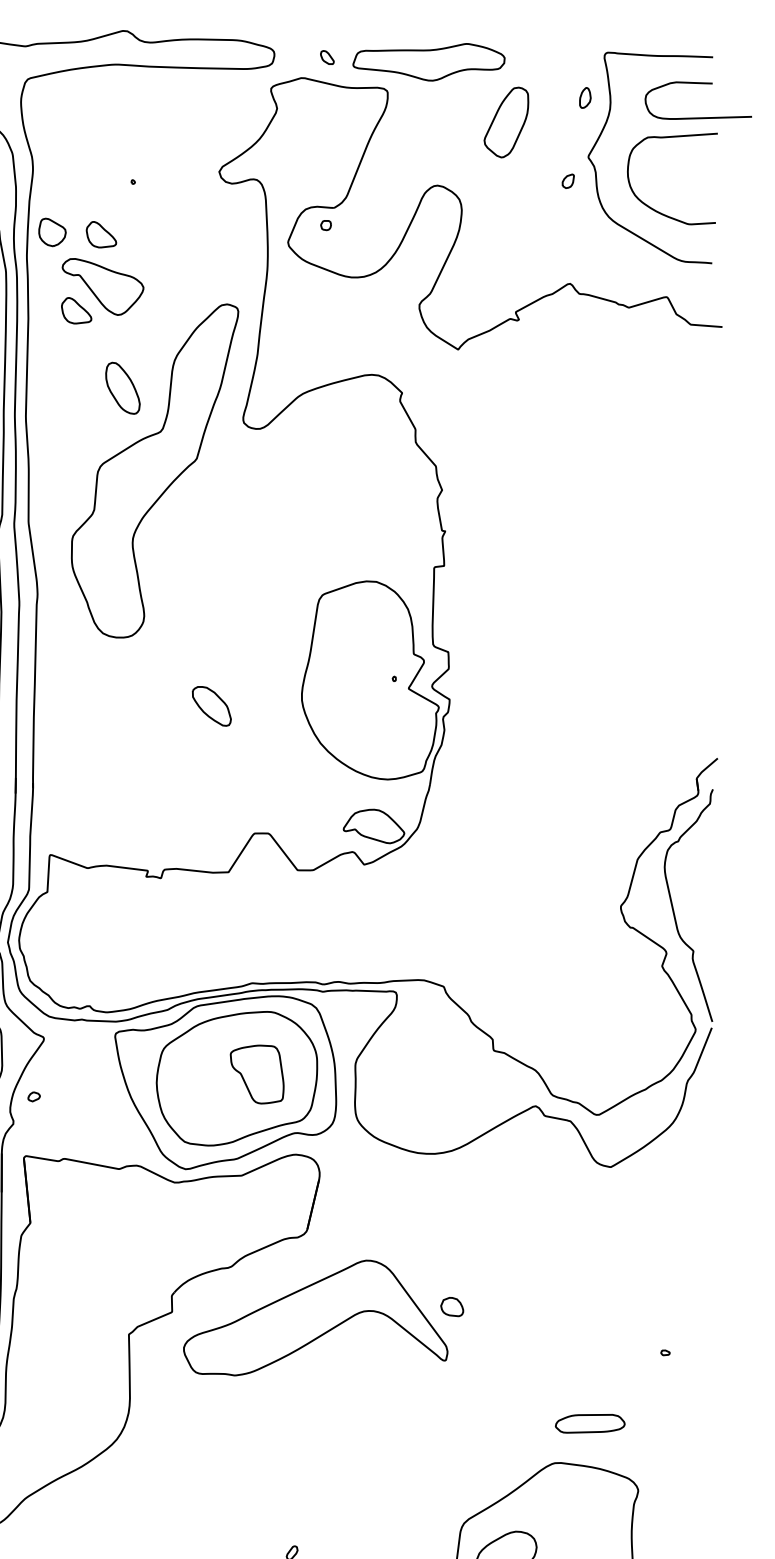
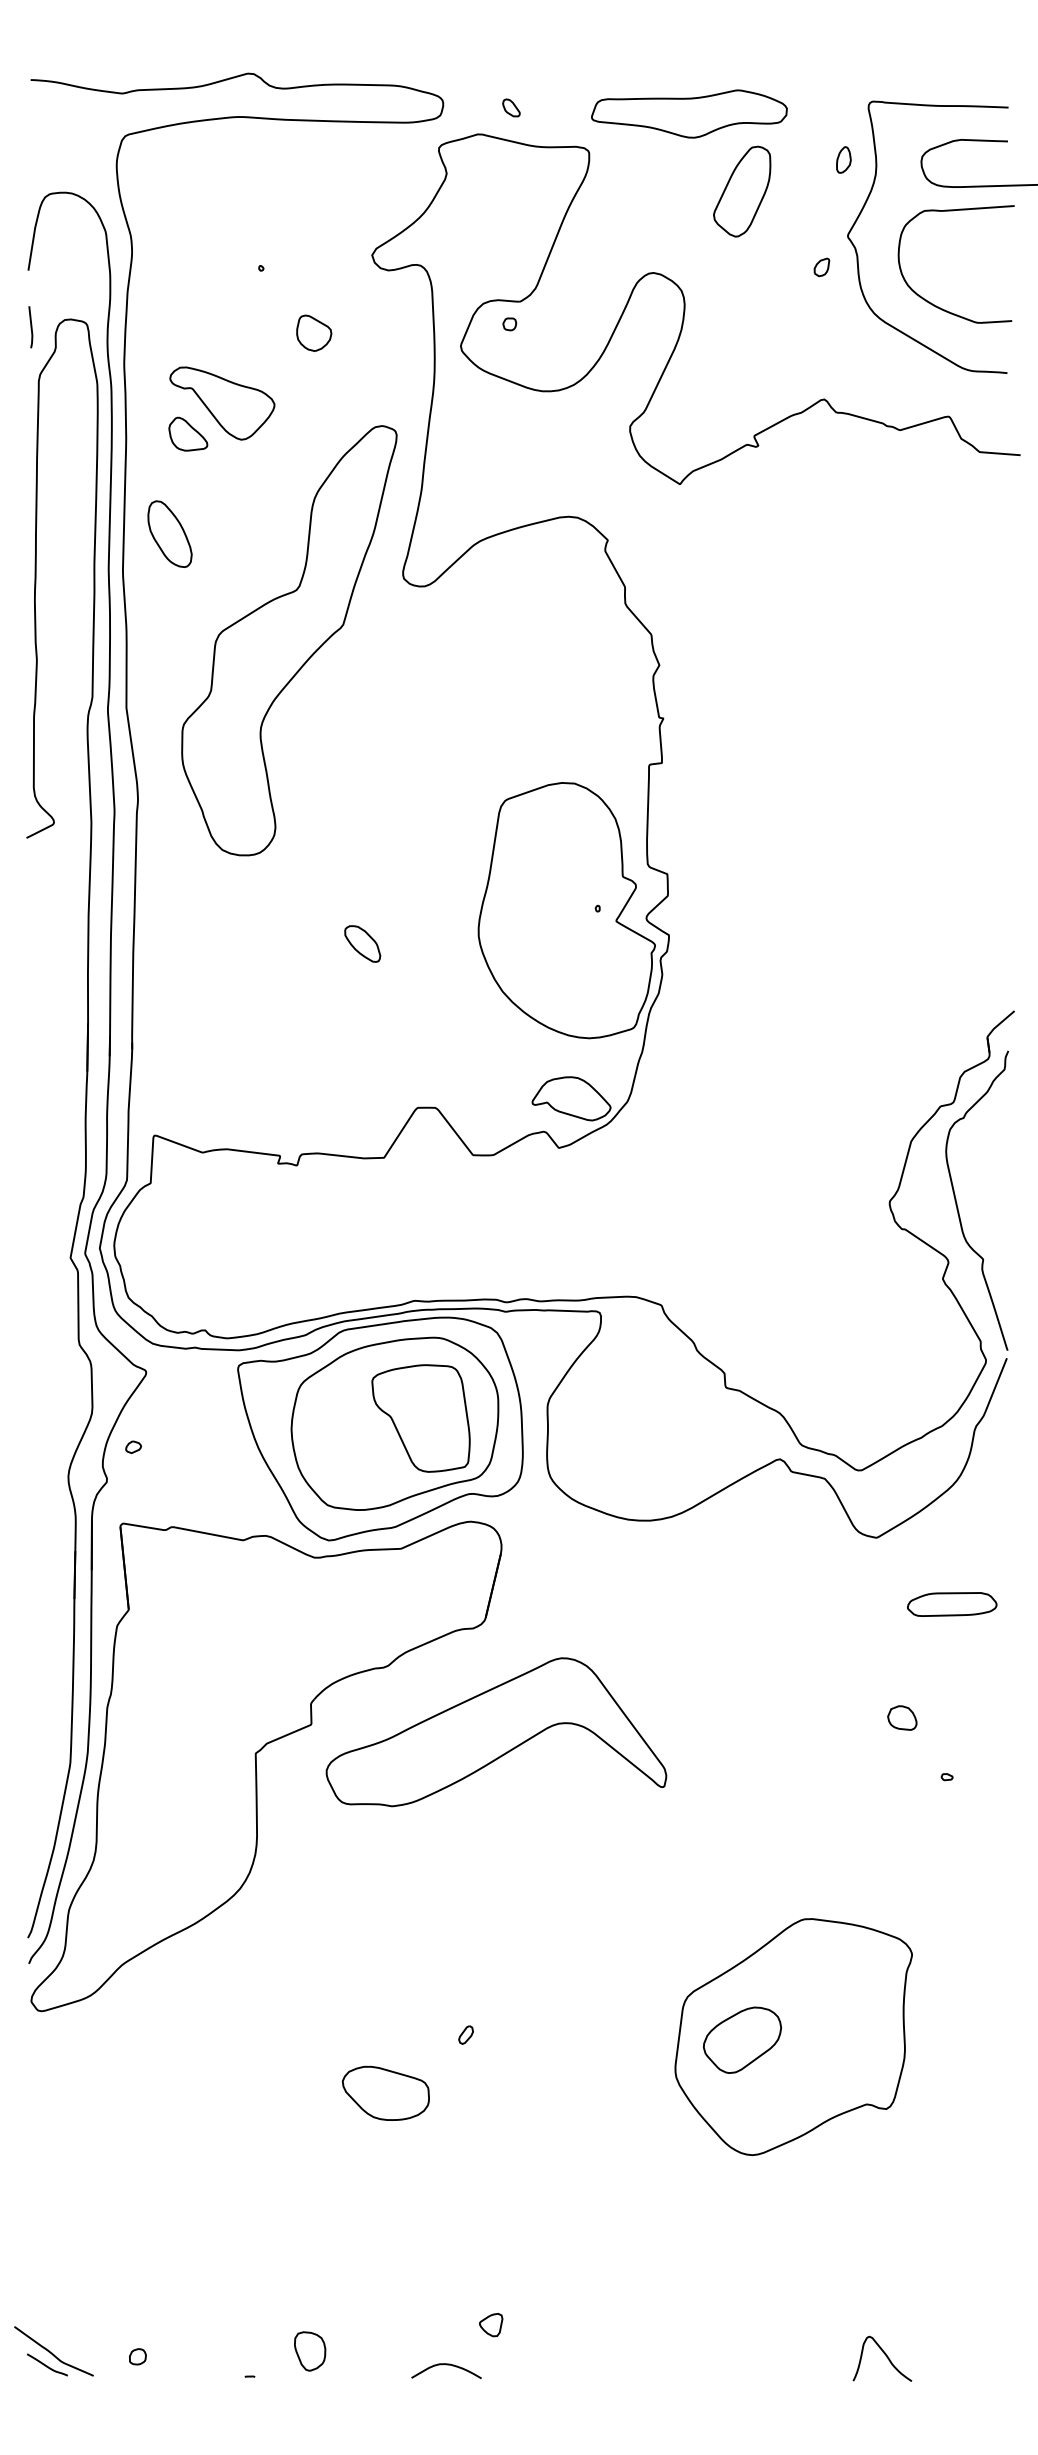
part: (429, 61) -> (689, 113), moved
part: (52, 231) -> (314, 332), moved
part: (101, 234) -> (220, 335), removed
part: (122, 387) -> (169, 533), moved
part: (211, 705) -> (362, 943), size x0.71
part: (256, 1074) -> (420, 1418), size x1.43
part: (452, 1306) -> (902, 1717), moved
part: (590, 1423) -> (952, 1604), moved

